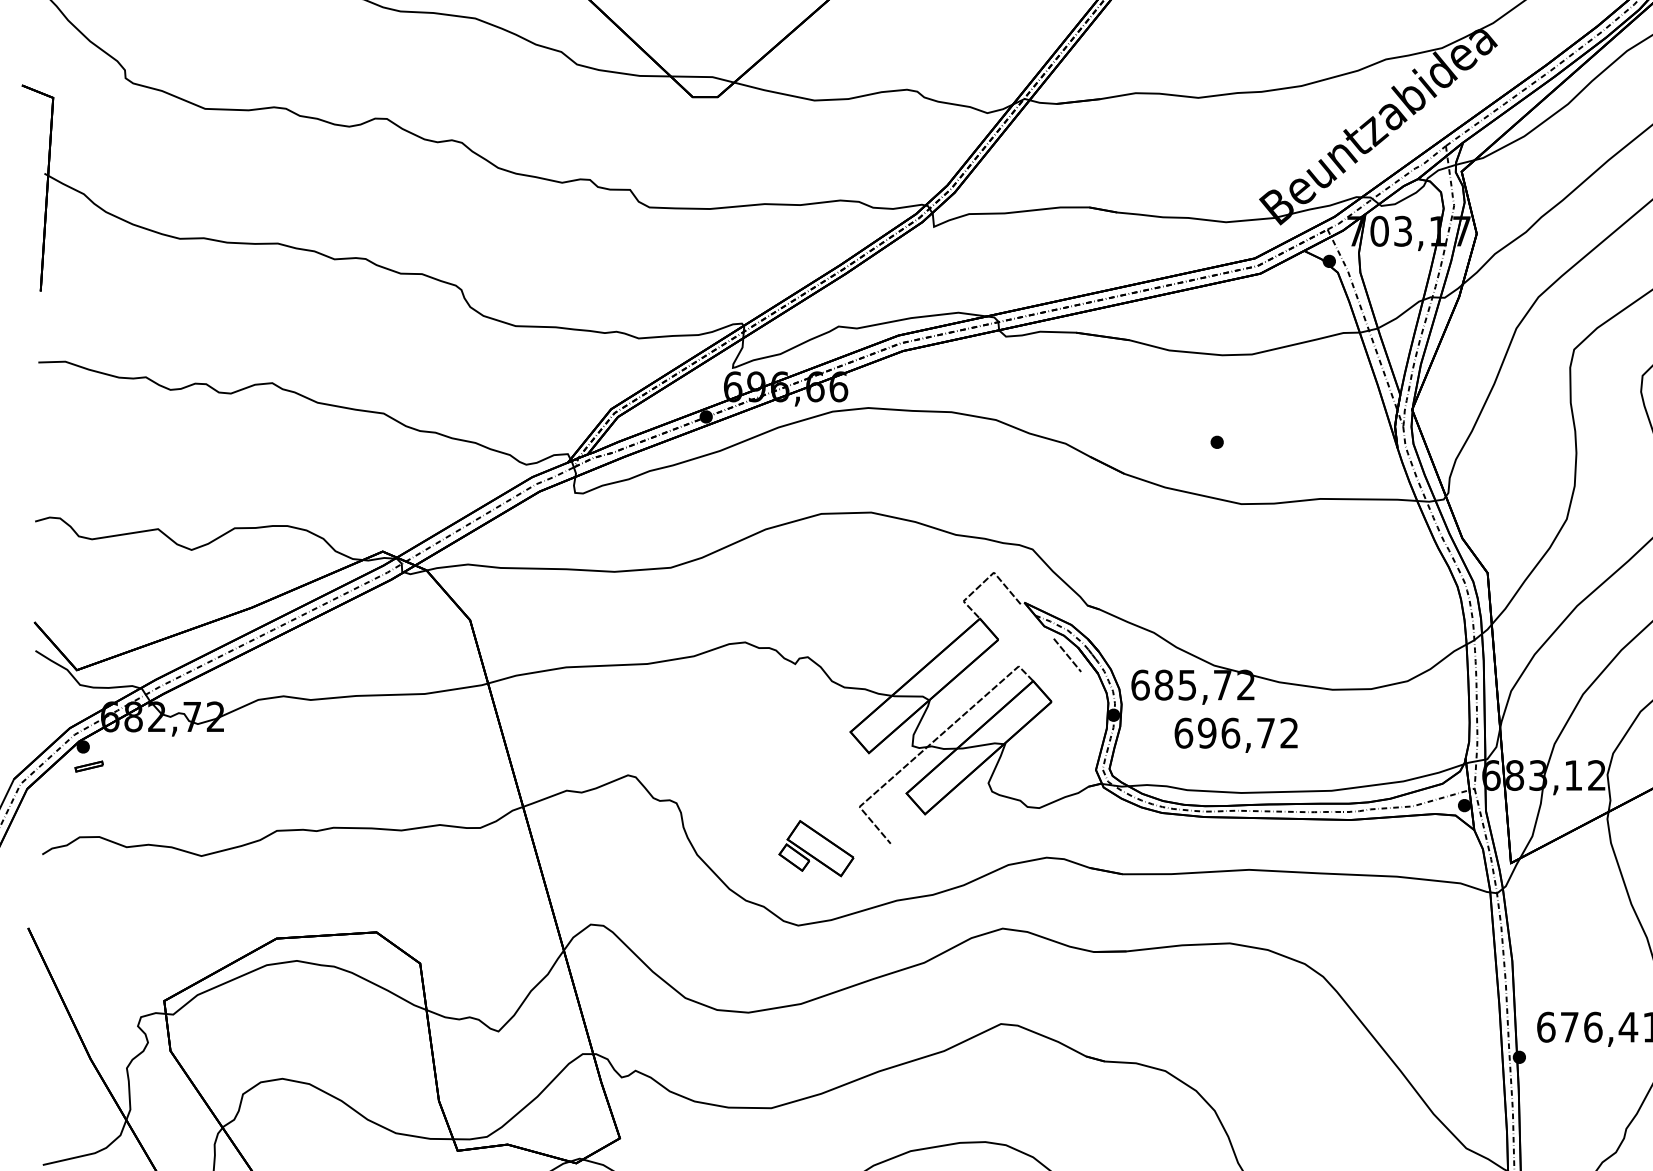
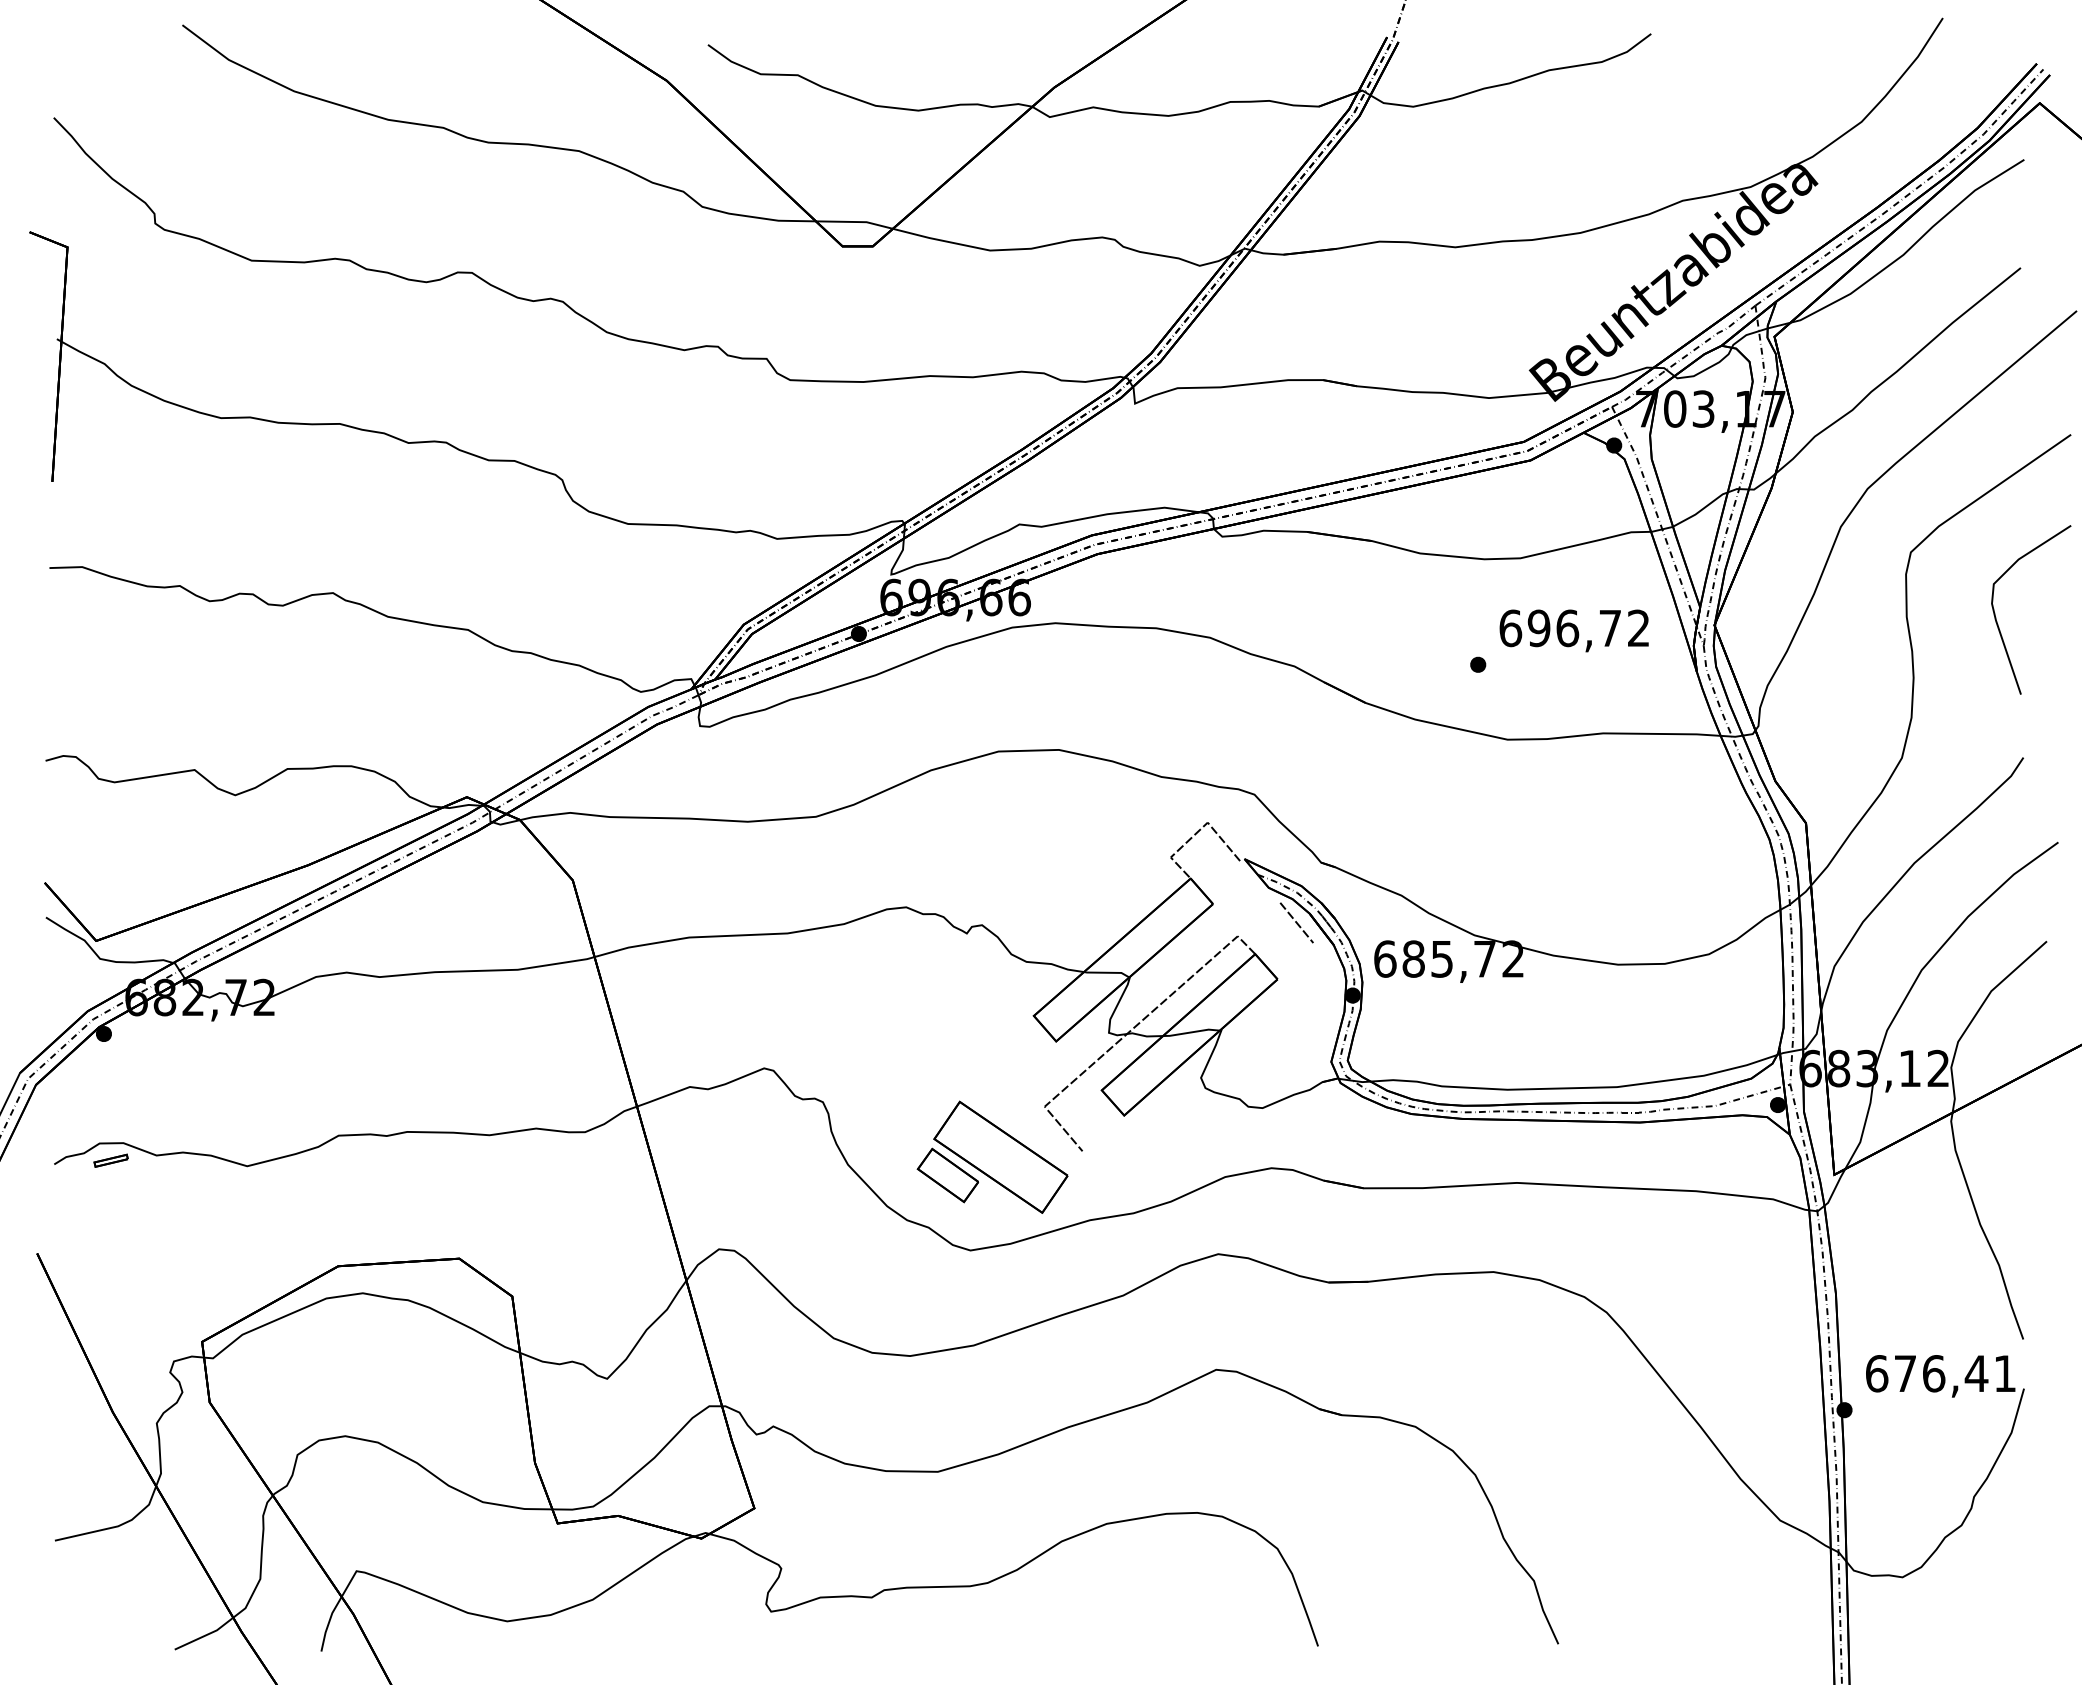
text: (1235, 734) -> (1573, 630), moved
part: (88, 766) -> (110, 1160), moved
part: (816, 848) -> (992, 1156), size x1.67

